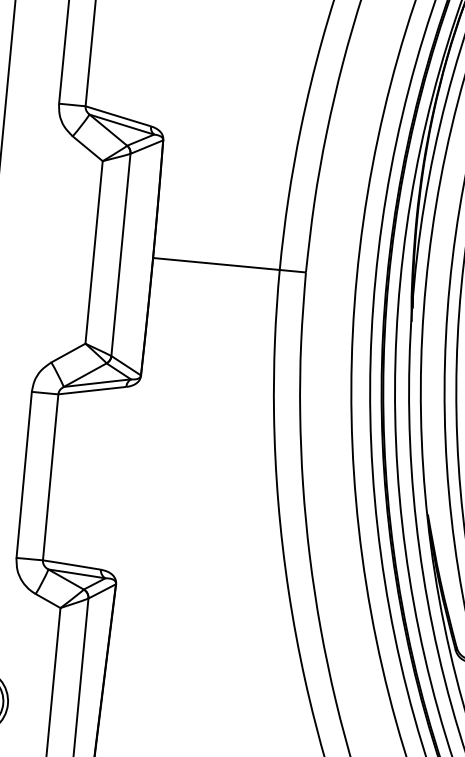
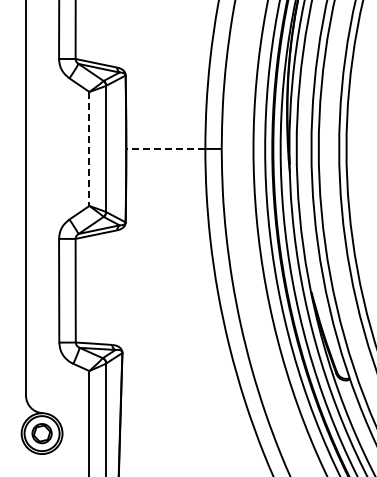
line: (94, 251) -> (89, 148), solid -> dashed
line: (215, 263) -> (165, 148), solid -> dashed

